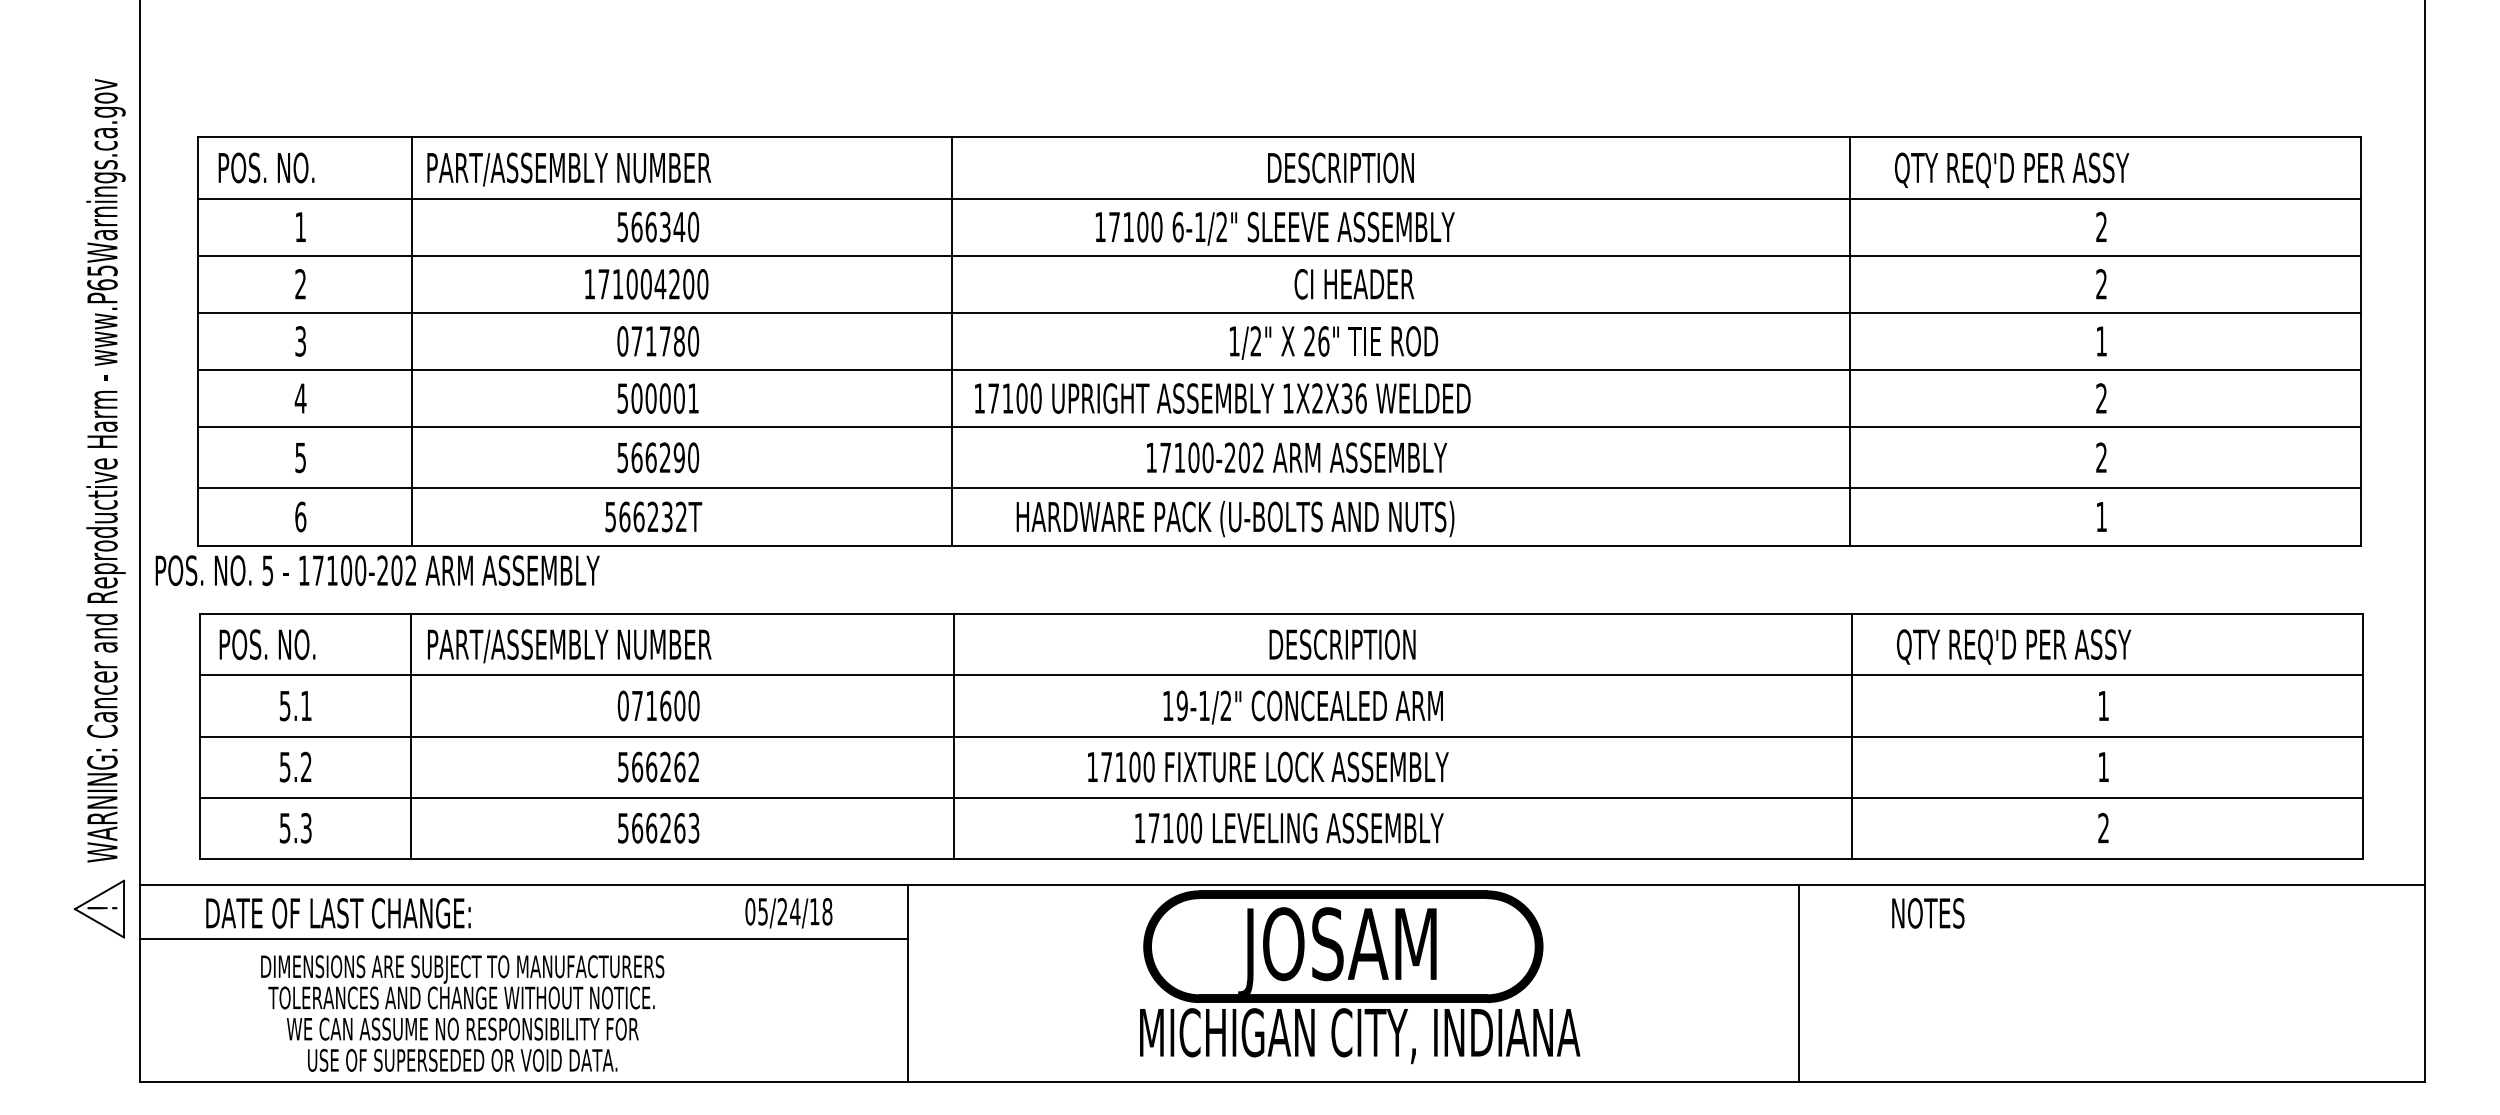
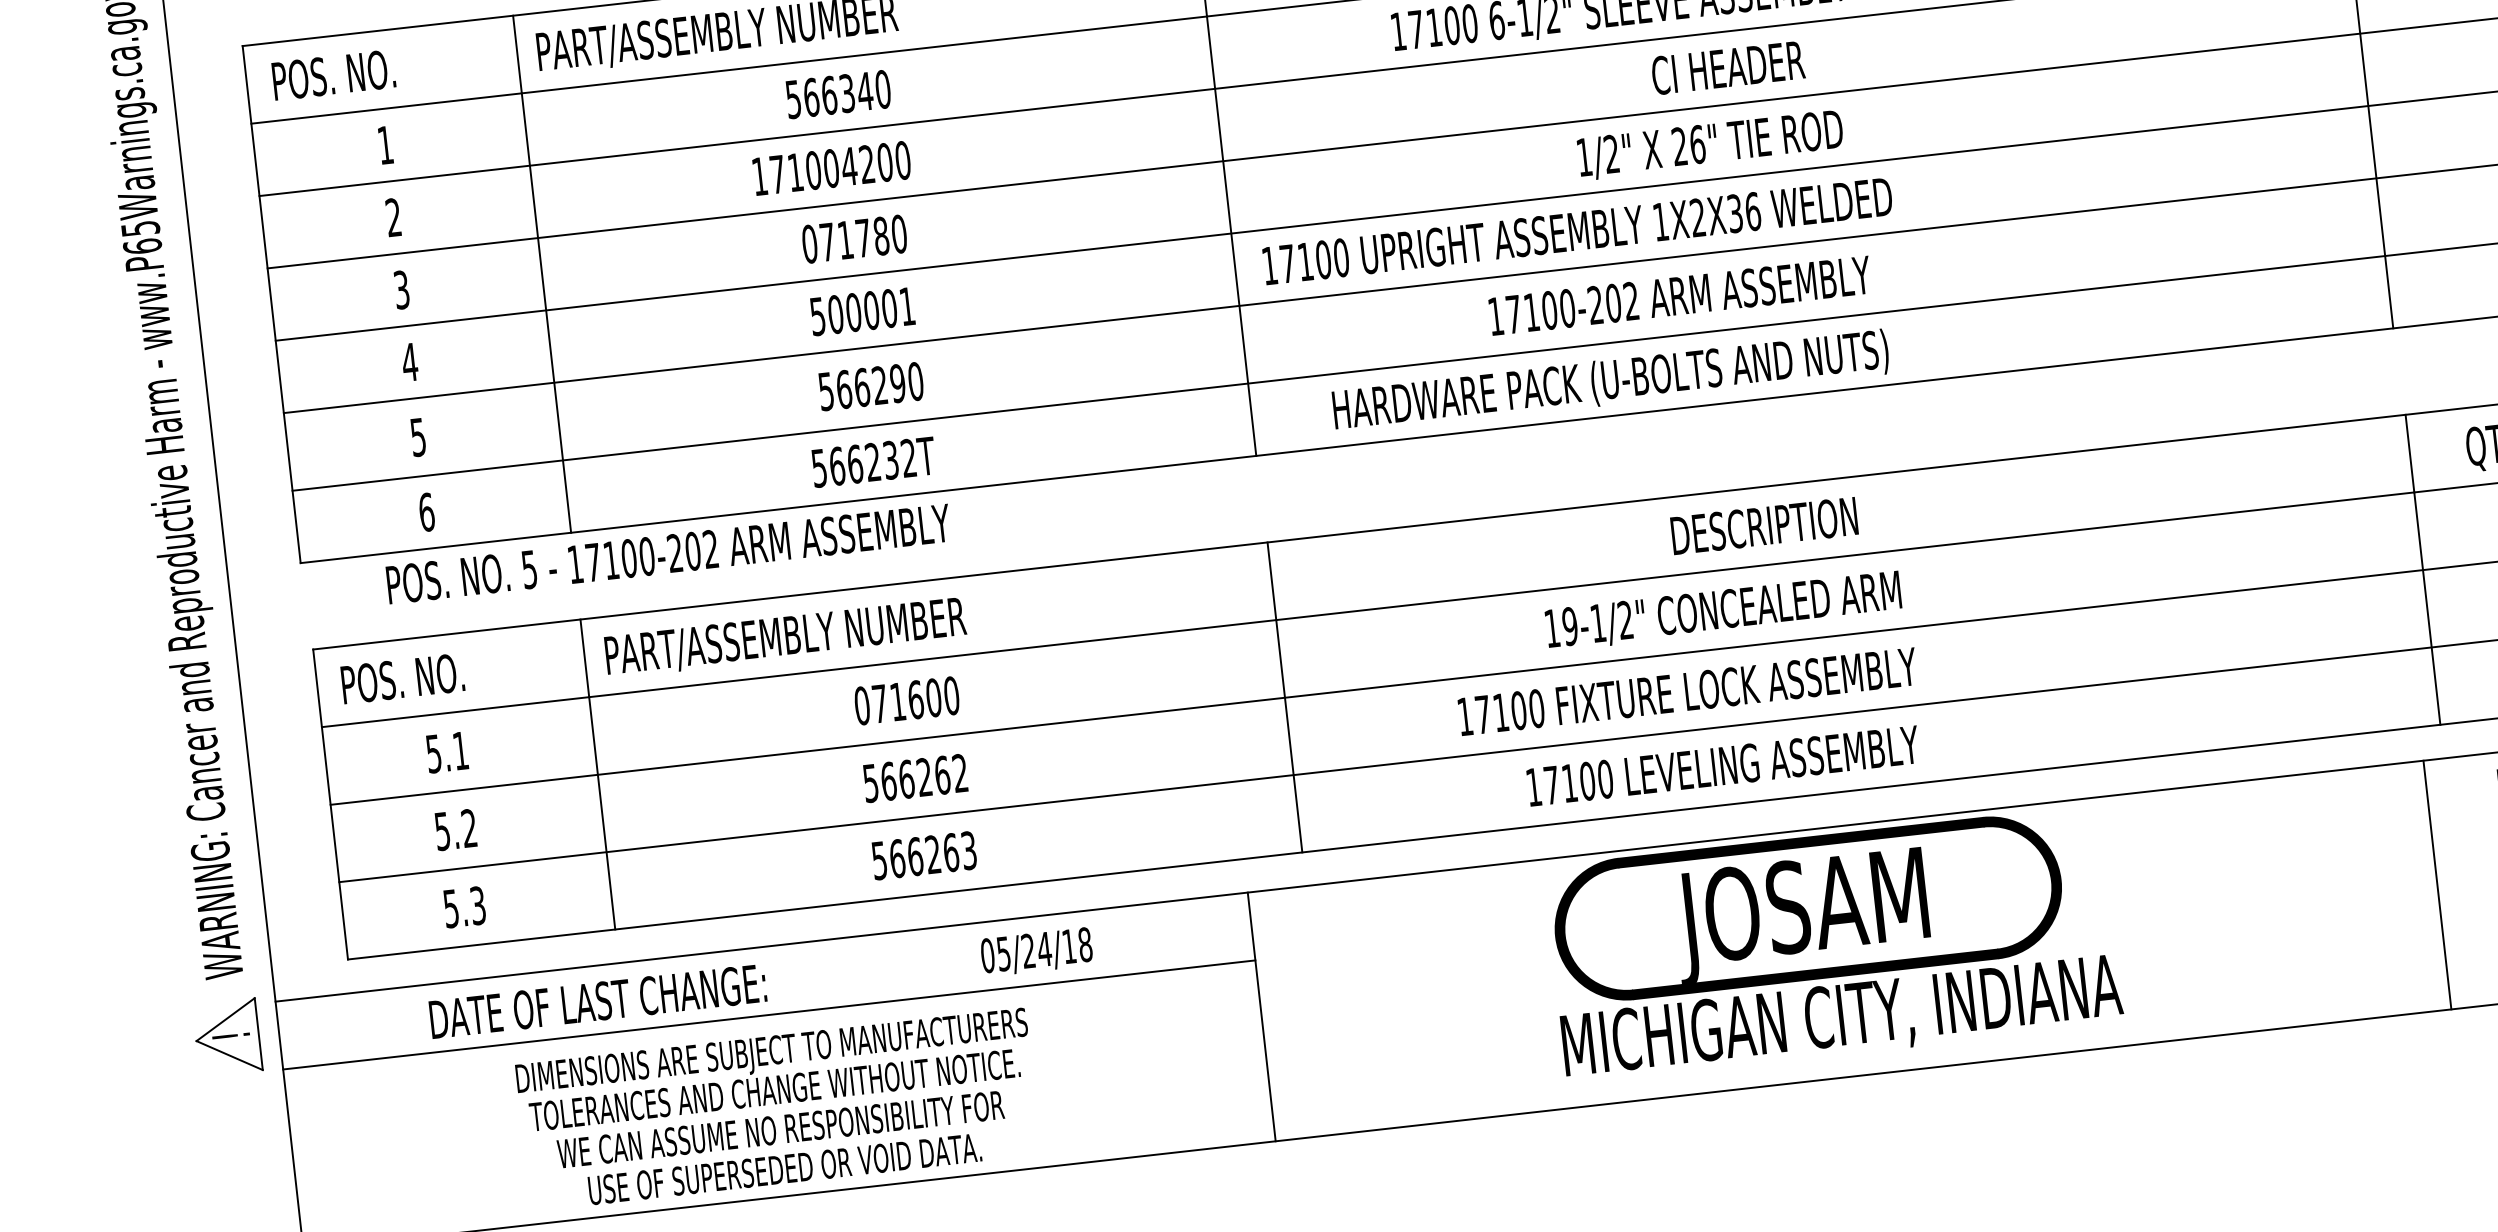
text: (377, 570) -> (668, 553), moved
text: (338, 913) -> (598, 1001), moved
text: (788, 913) -> (1036, 952), moved
line: (1798, 983) -> (2436, 885), moved
text: (462, 1013) -> (778, 1109), moved

